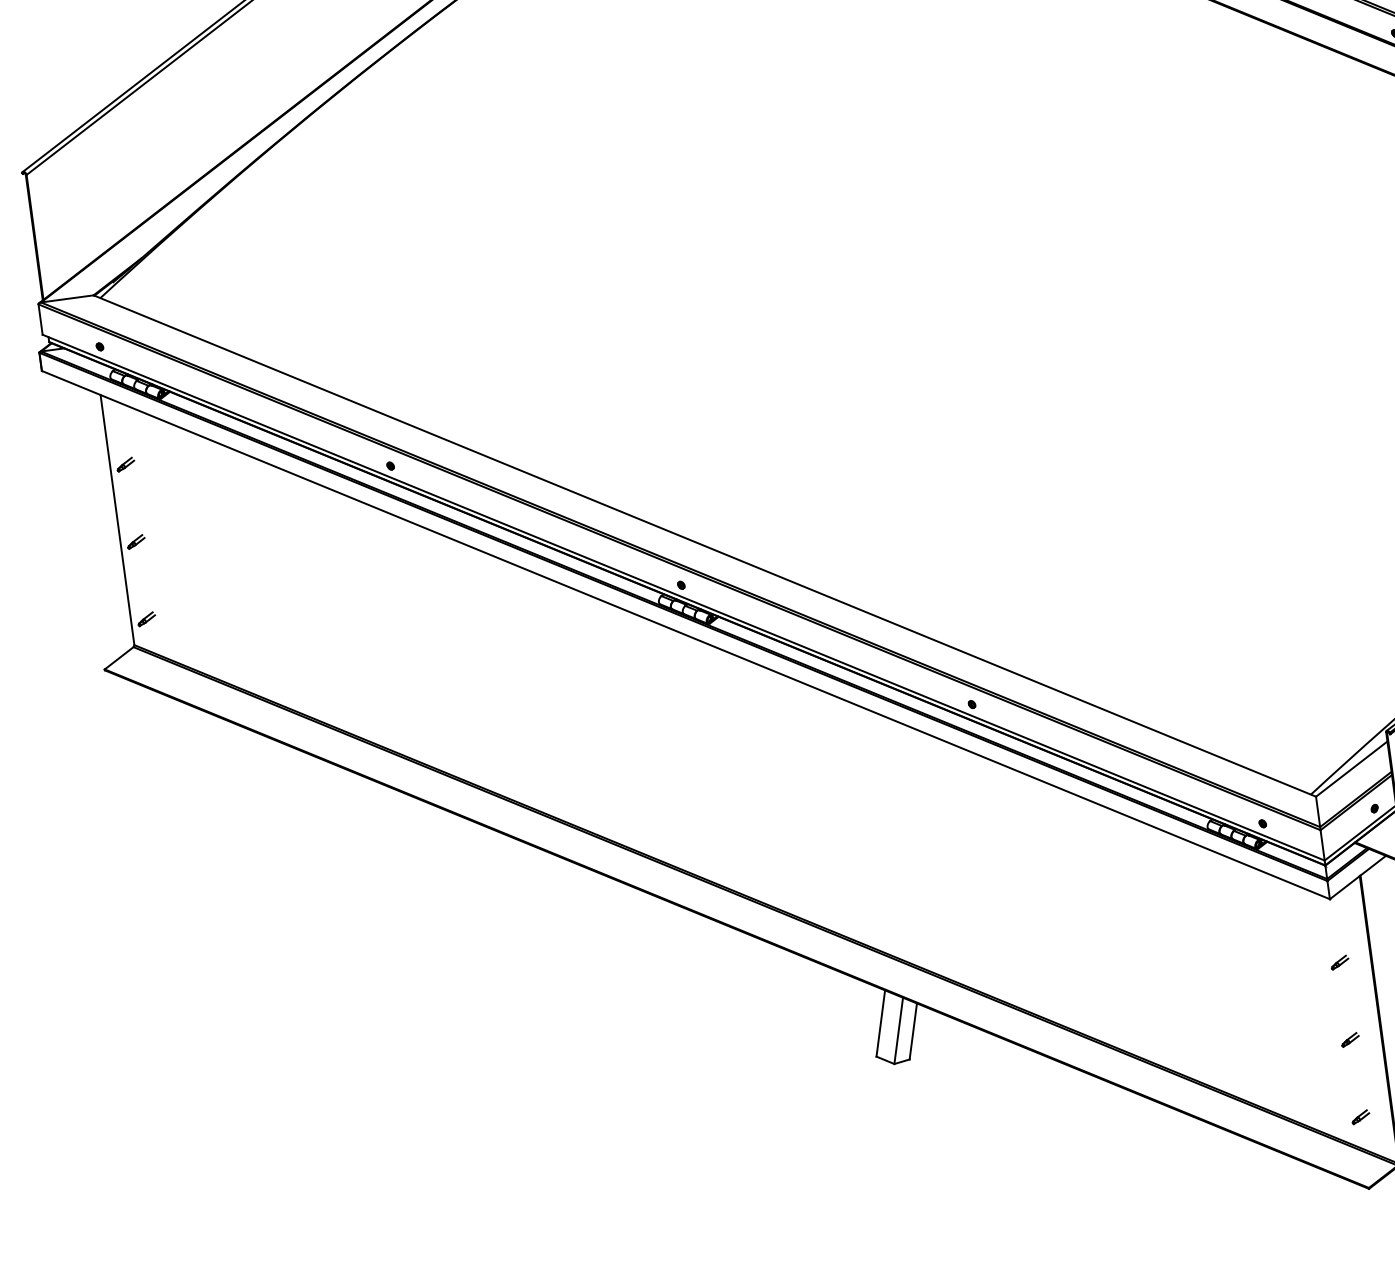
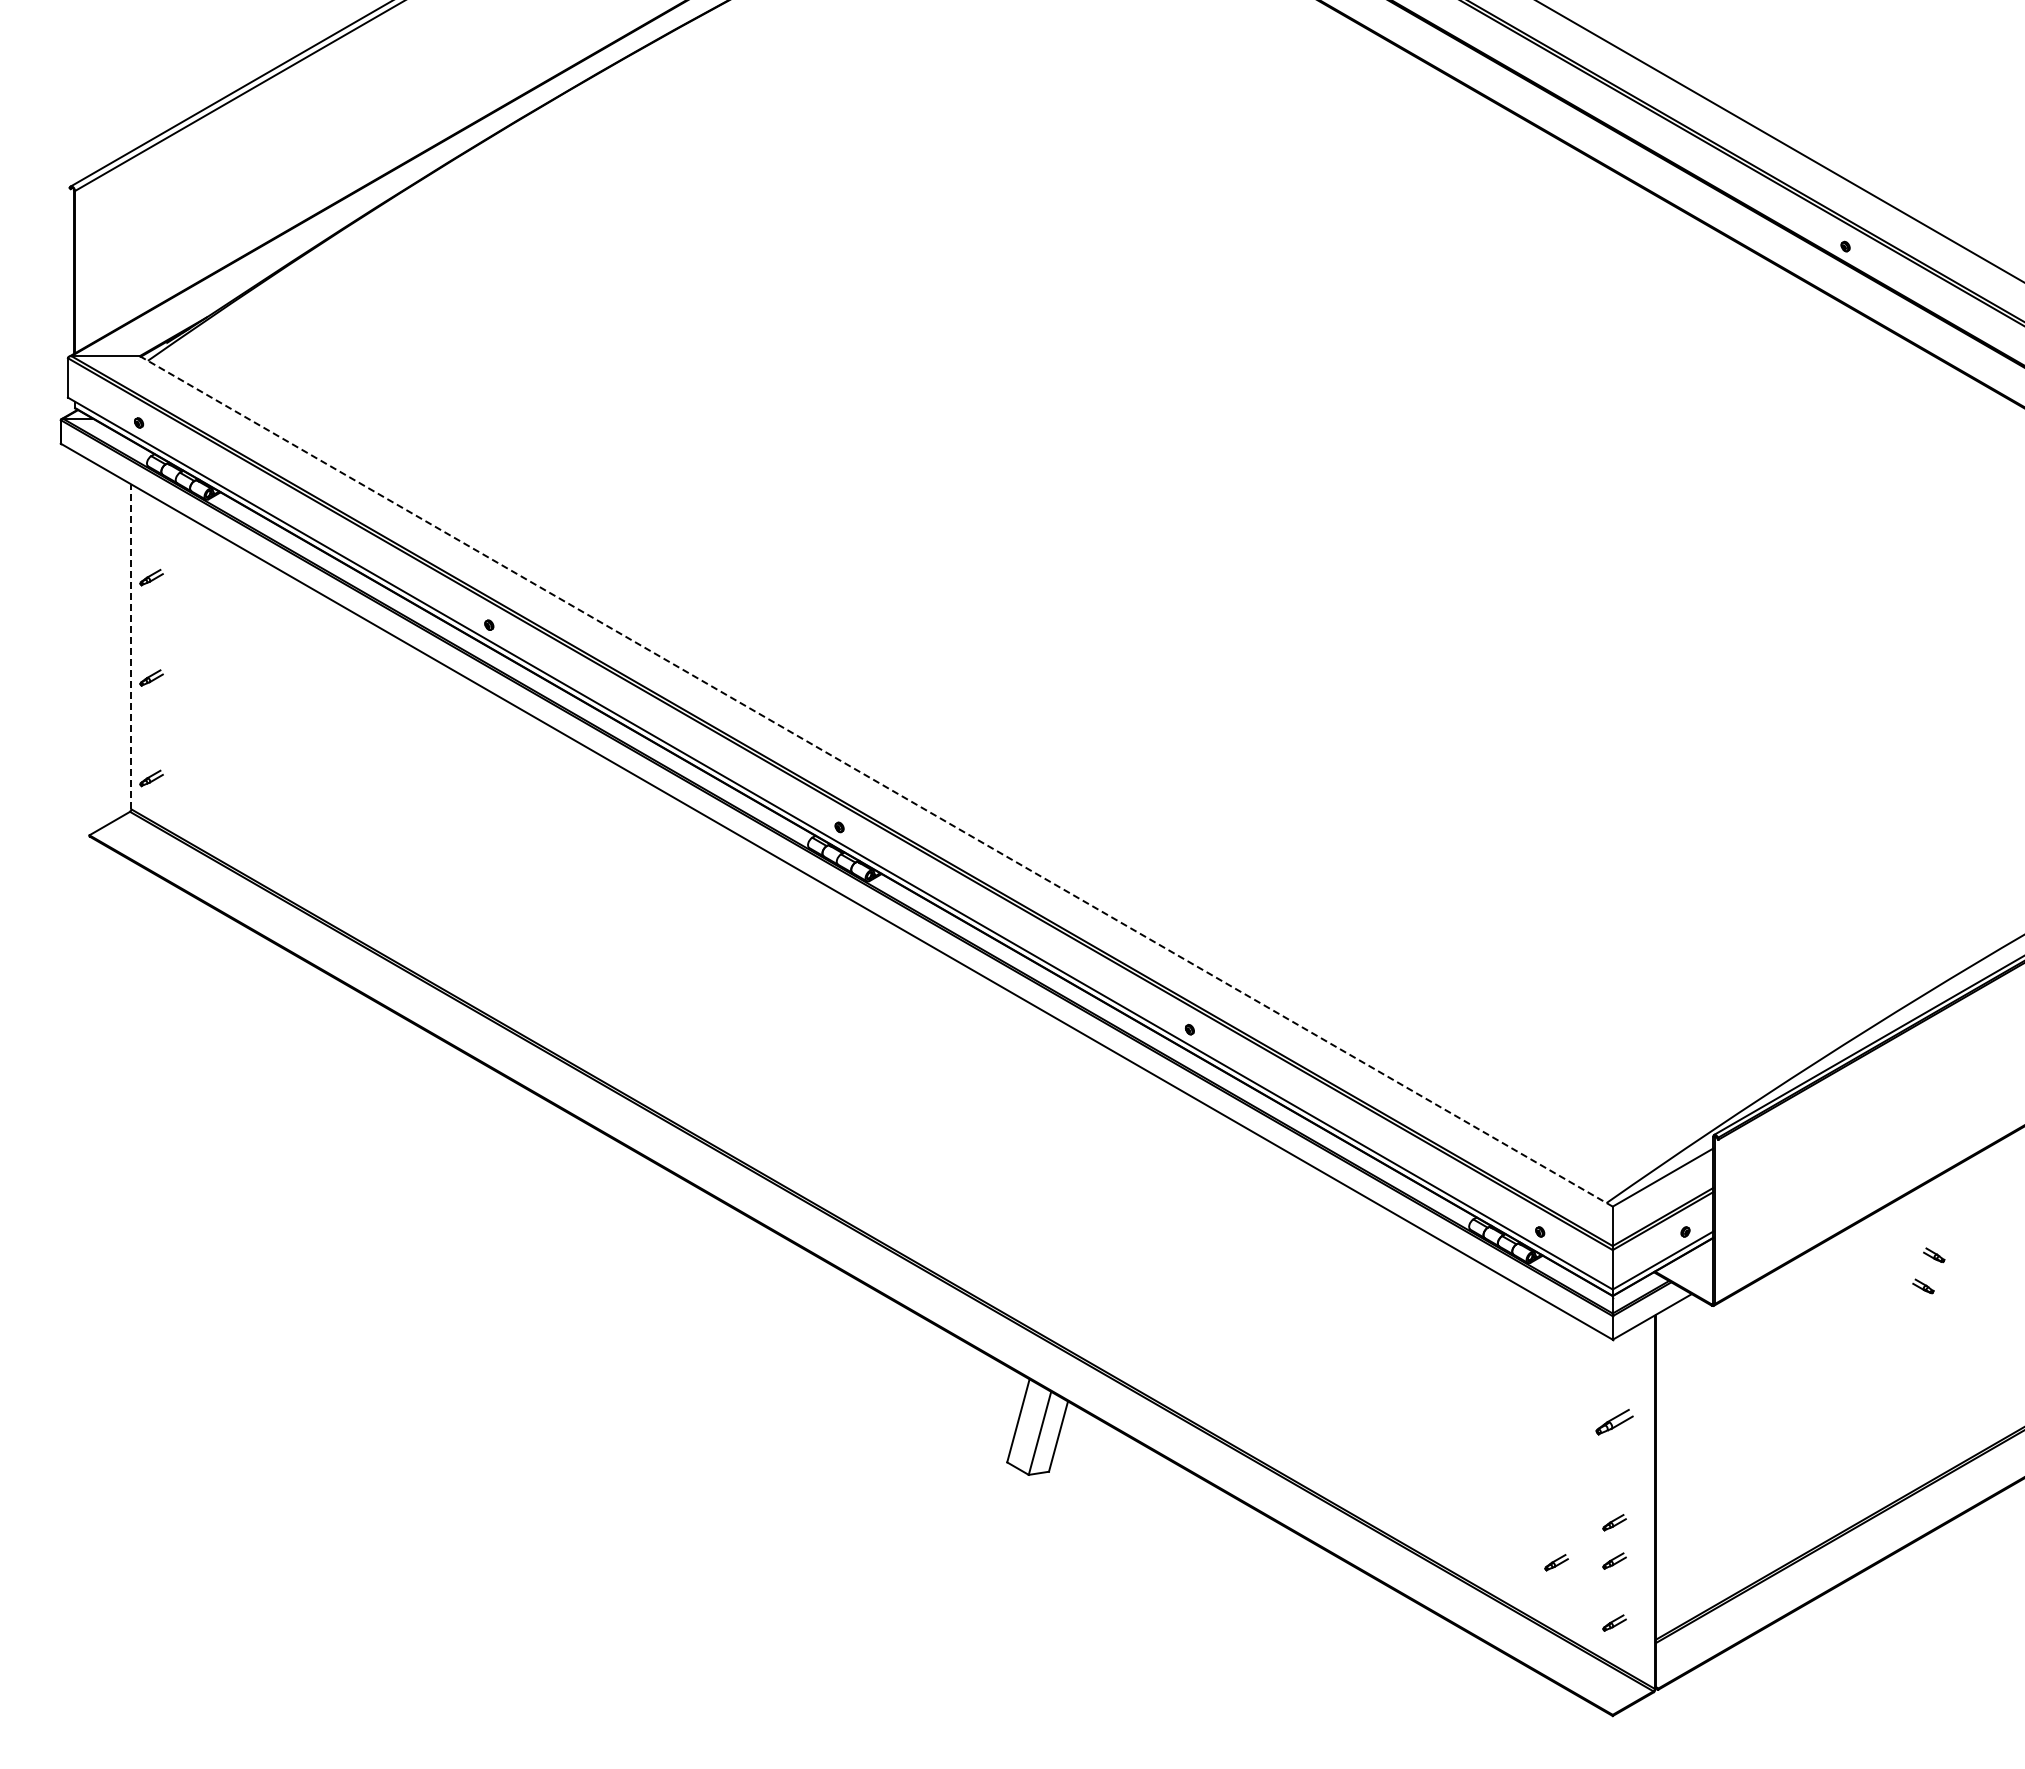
line: (117, 519) -> (131, 646), solid -> dashed
line: (704, 546) -> (875, 781), solid -> dashed
part: (1339, 962) -> (1614, 1422), size x1.6
part: (1354, 1068) -> (1614, 1560), added
part: (1309, 1076) -> (1556, 1562), added

